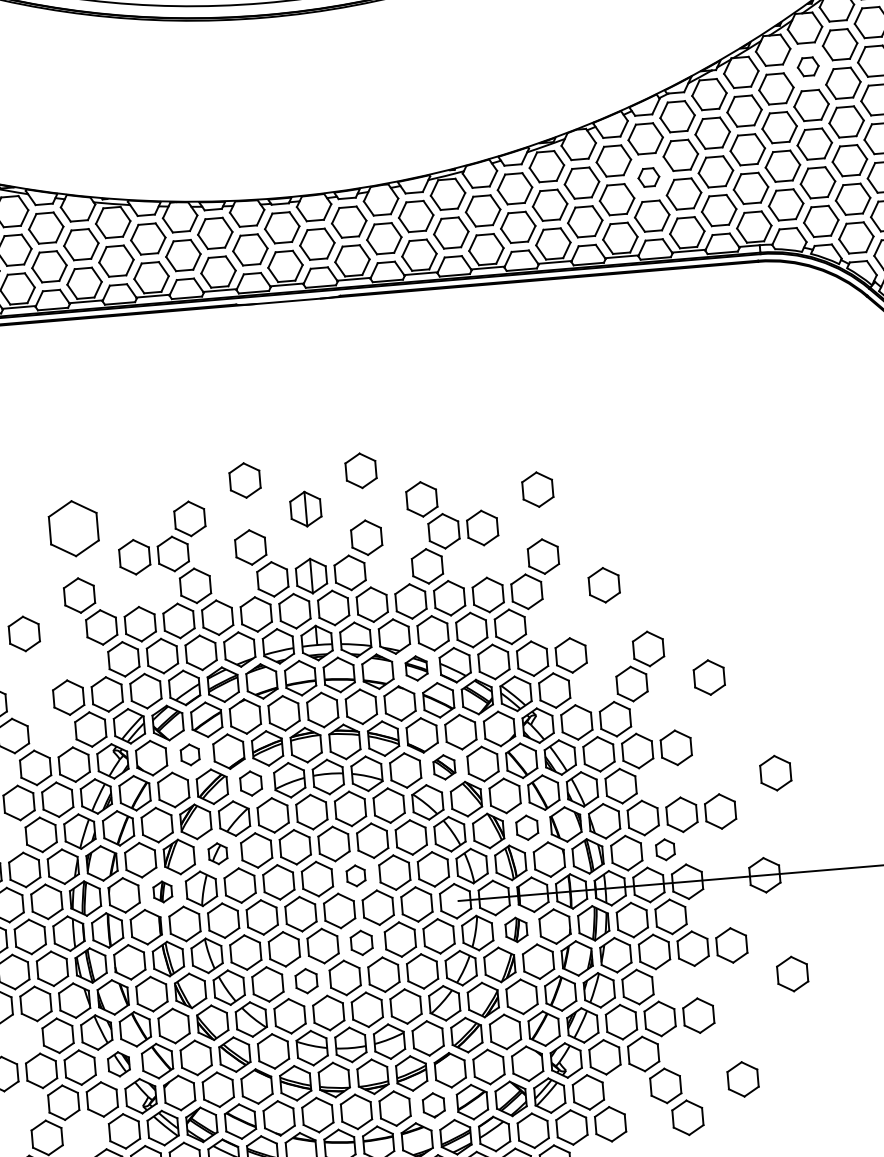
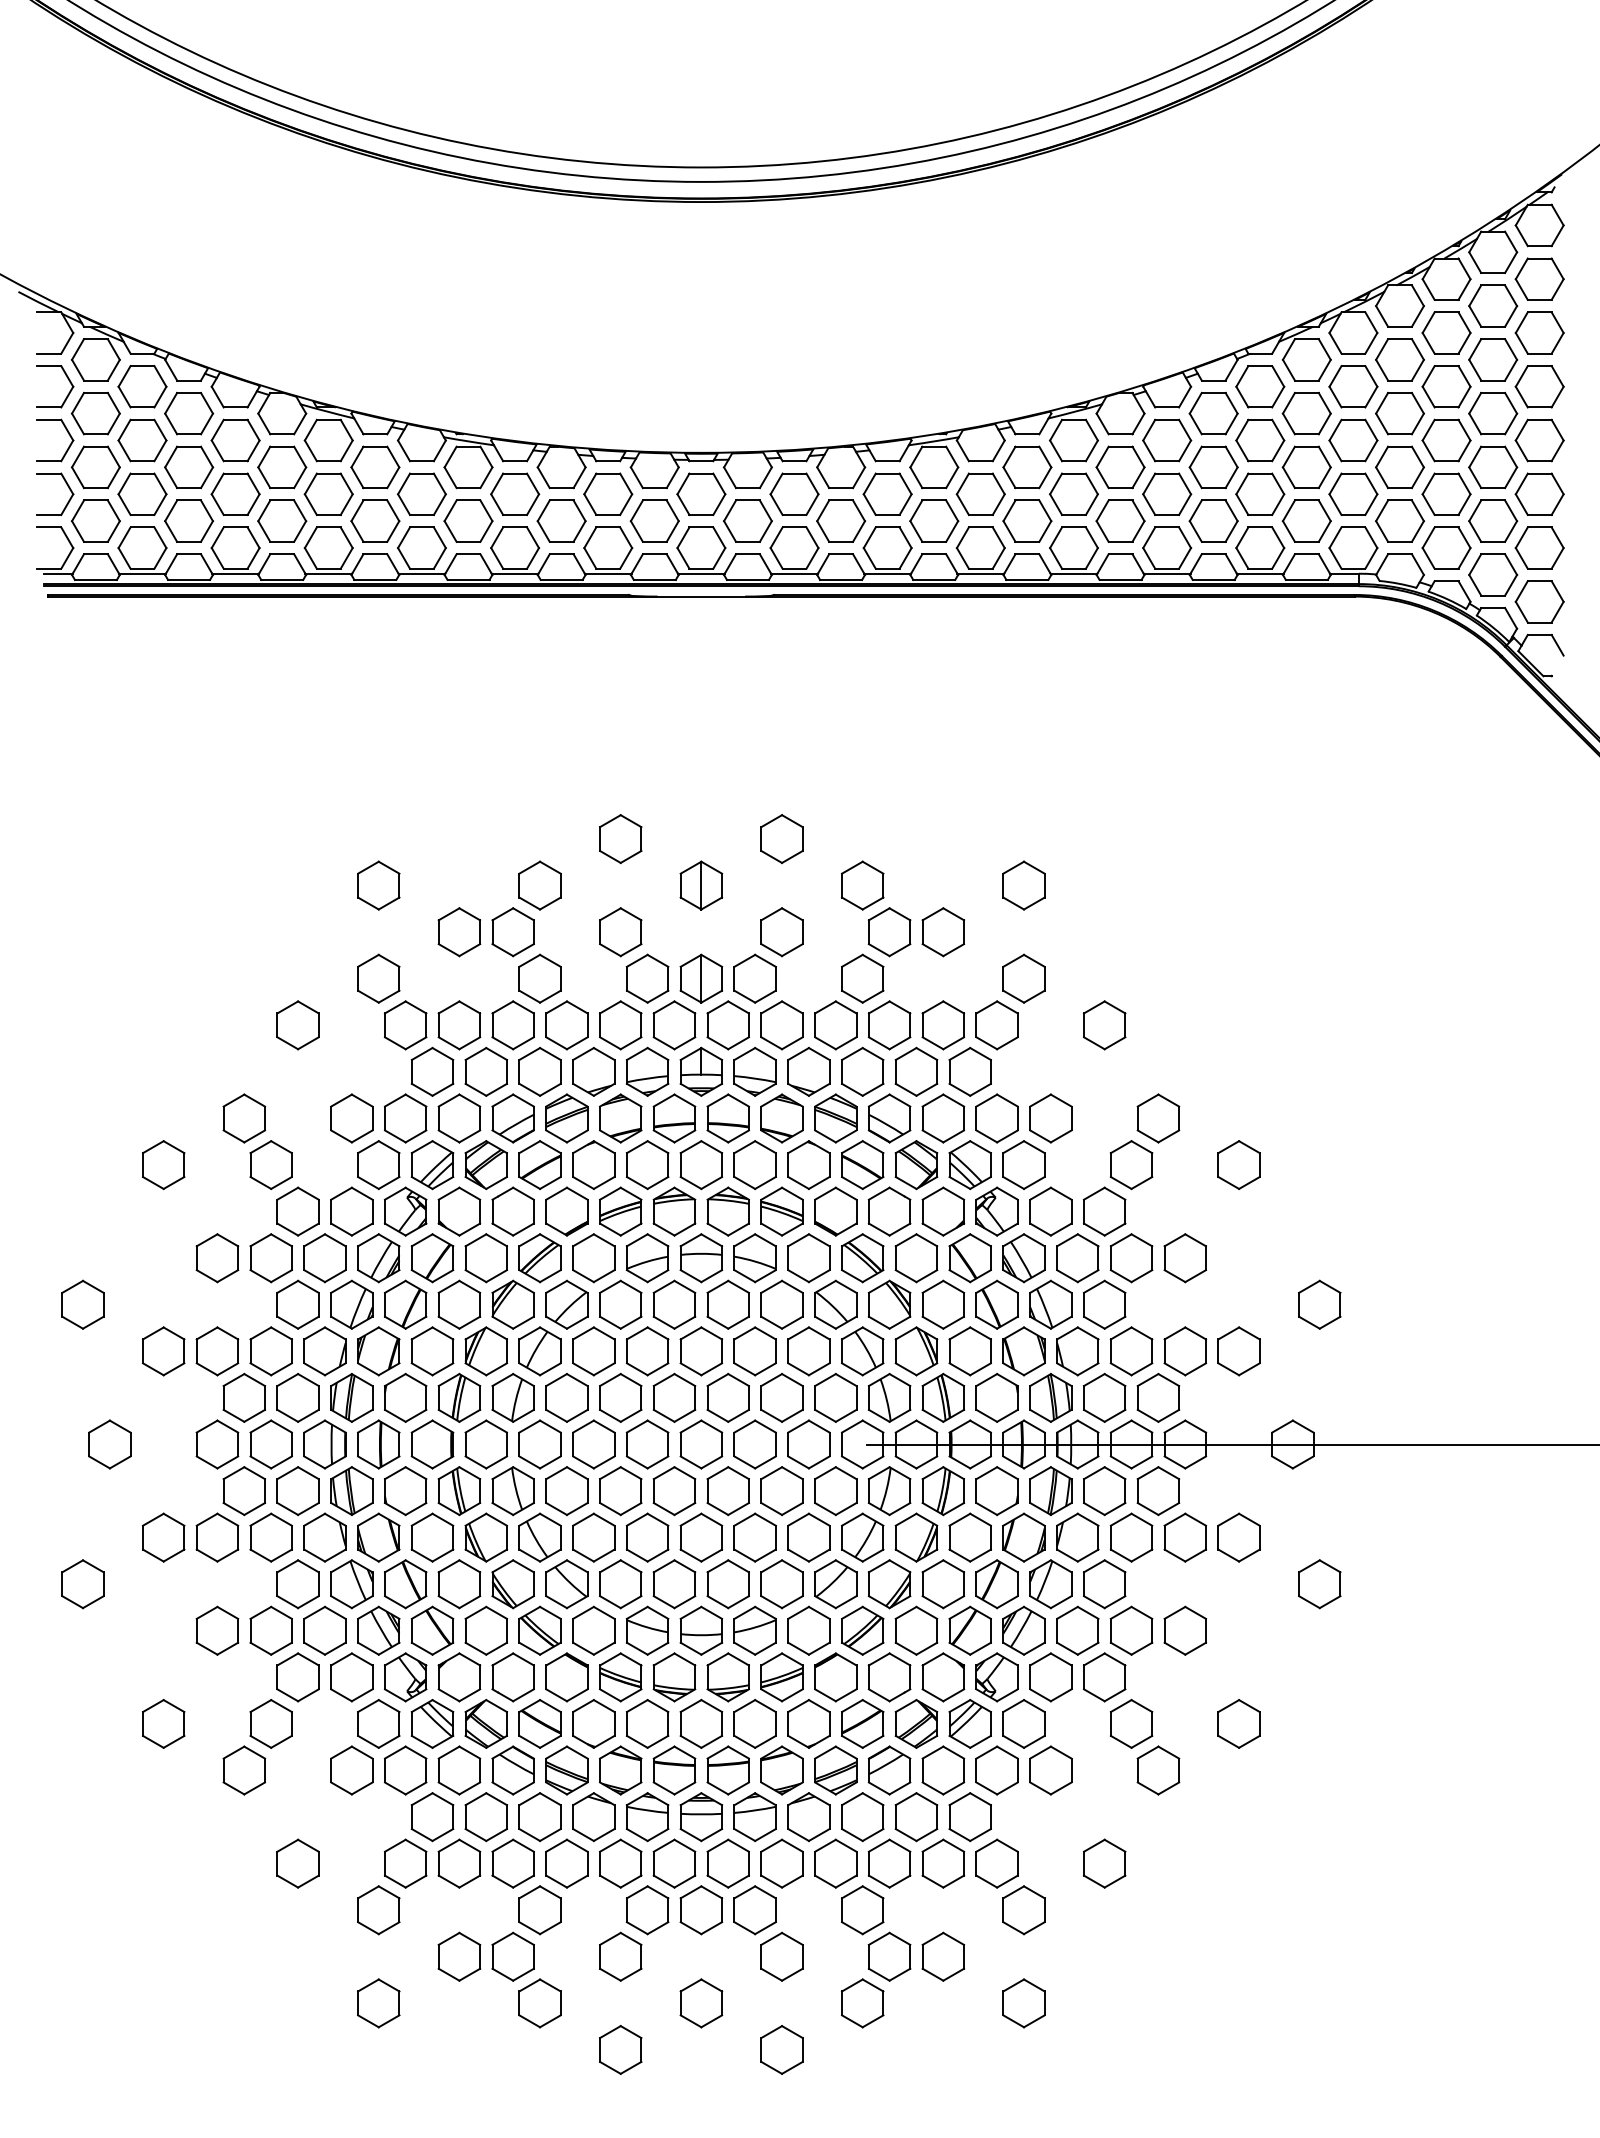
part: (808, 66) -> (1446, 332), size x1.67
part: (648, 177) -> (1213, 467), size x1.67
part: (73, 528) -> (378, 885), size x0.62
part: (416, 668) -> (835, 1118), size x1.43
part: (189, 754) -> (512, 1211), size x1.67
part: (444, 767) -> (862, 1258), size x1.43
part: (250, 783) -> (593, 1258), size x1.43
part: (526, 827) -> (969, 1351), size x1.43
part: (665, 849) -> (1158, 1397), size x1.67
part: (217, 853) -> (539, 1351), size x1.67
part: (355, 875) -> (727, 1397), size x1.67
part: (162, 891) -> (459, 1397), size x1.67
part: (516, 930) -> (943, 1491), size x1.43
part: (361, 943) -> (727, 1491), size x1.43
part: (306, 981) -> (647, 1537), size x1.43
part: (118, 1064) -> (378, 1630), size x1.43
part: (433, 1105) -> (808, 1723), size x1.43

